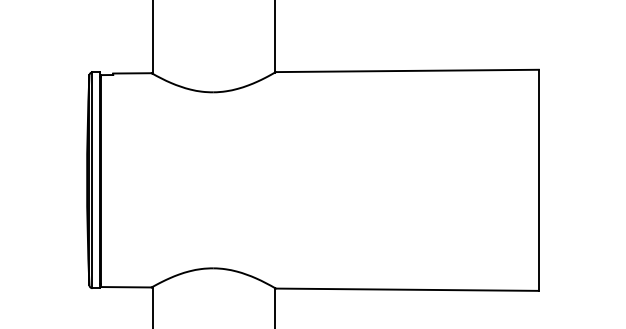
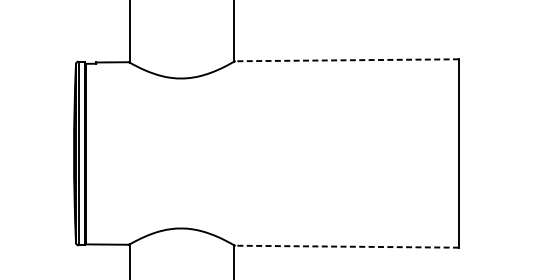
line: (407, 70) -> (347, 59), solid -> dashed
line: (407, 289) -> (347, 246), solid -> dashed

